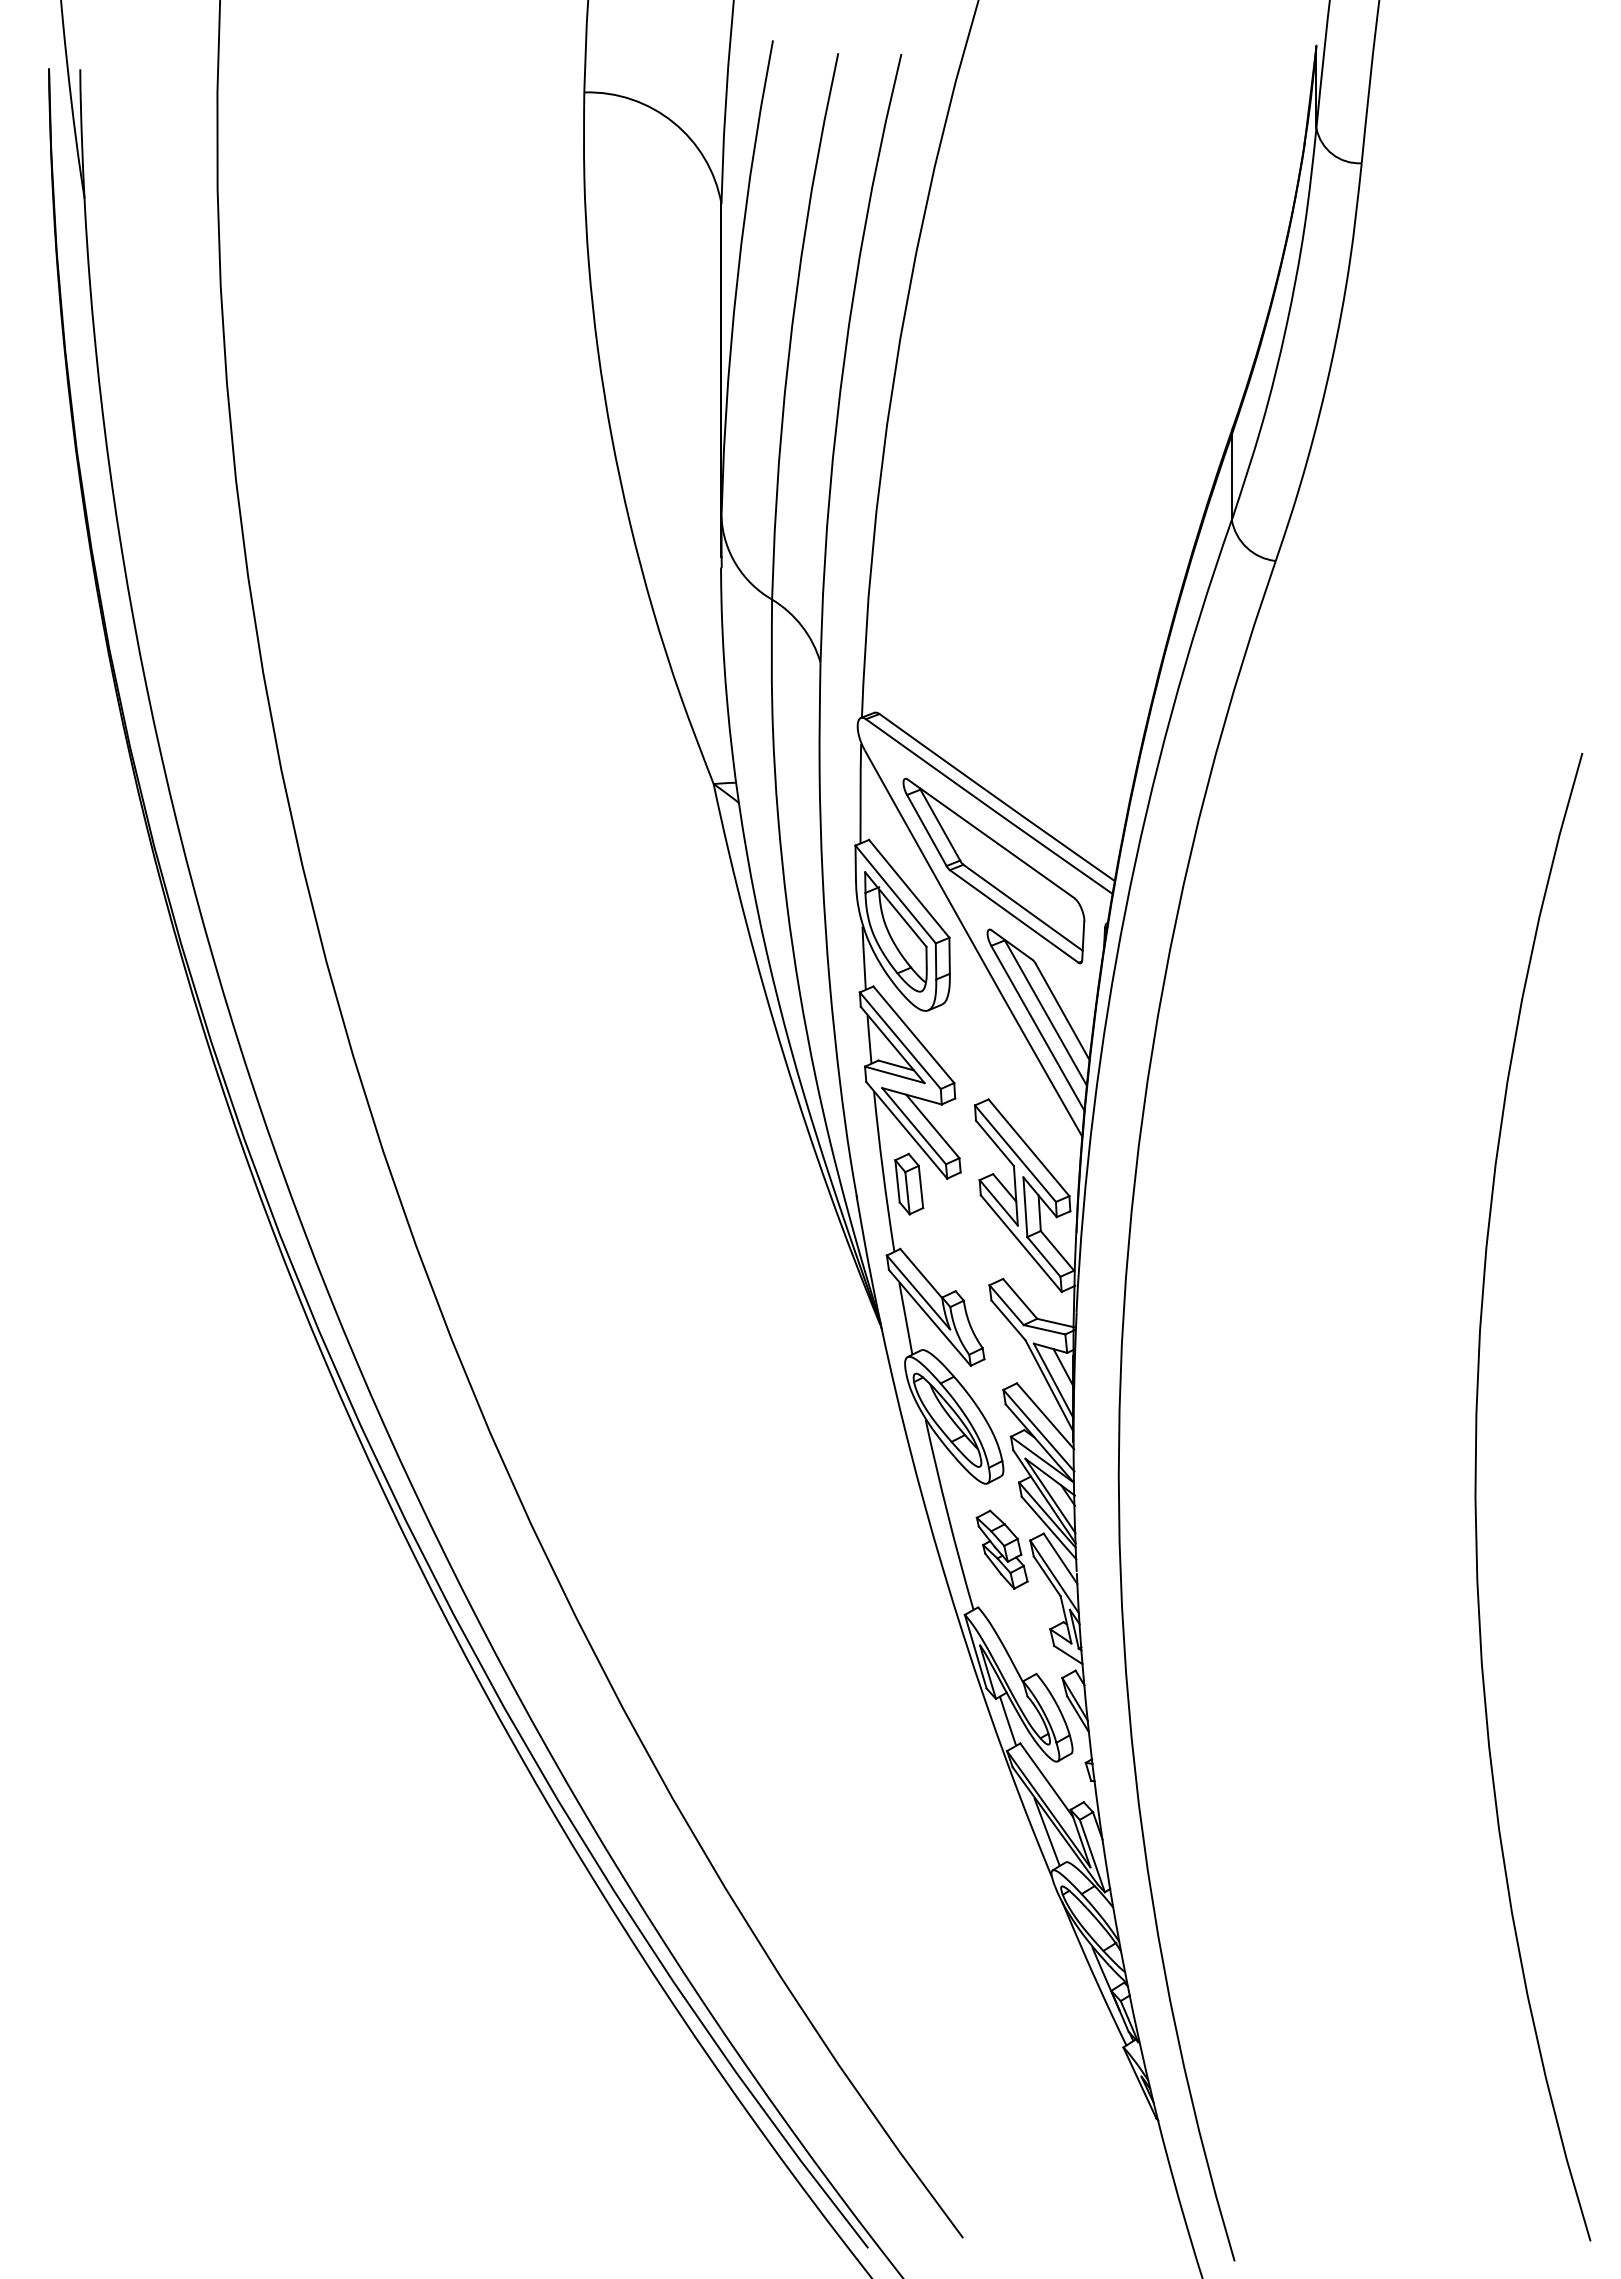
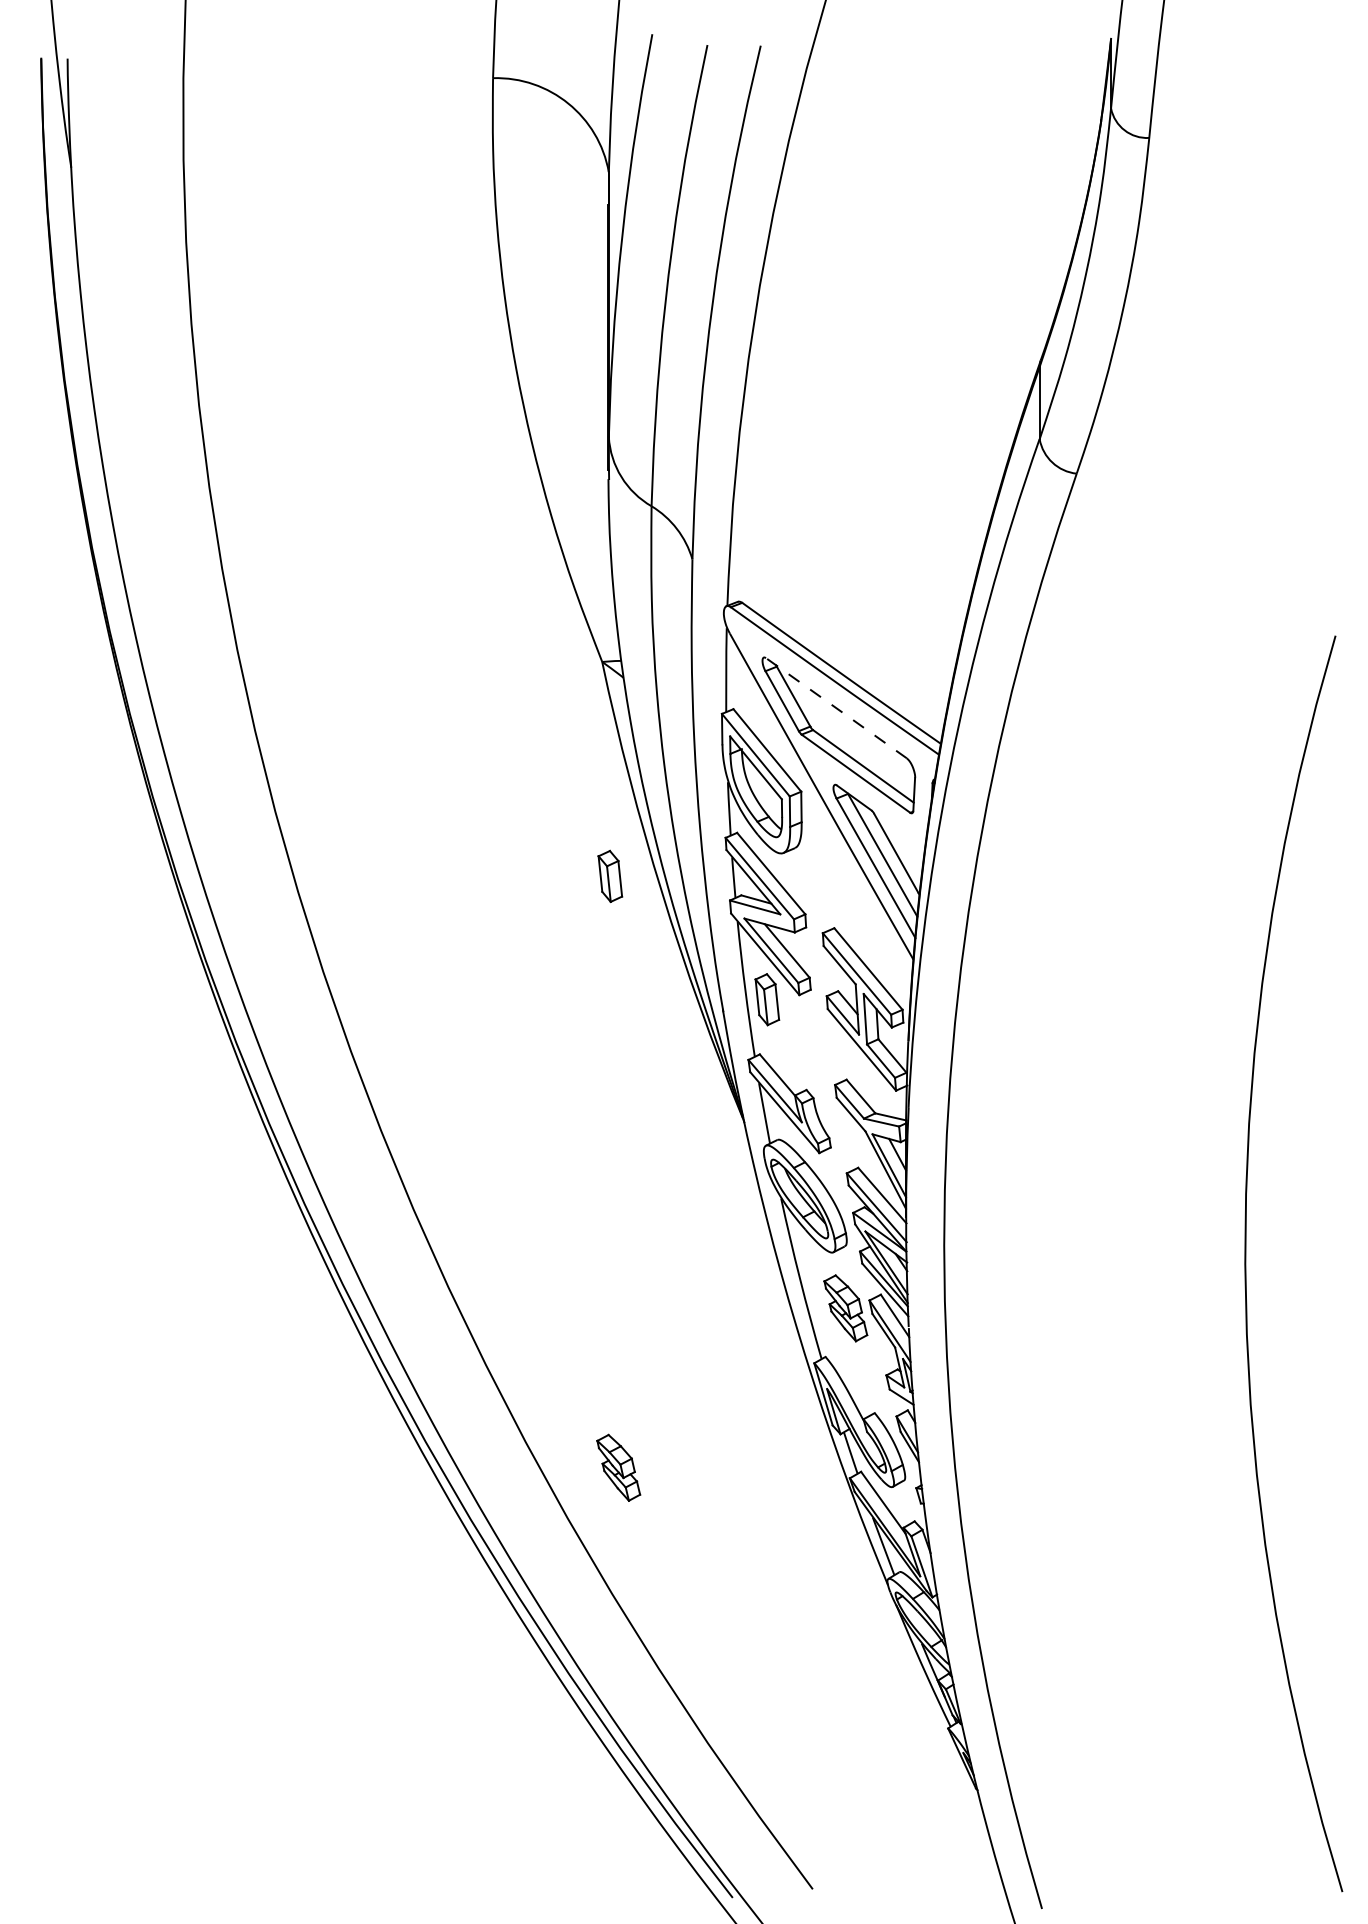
line: (990, 838) -> (835, 707), solid -> dashed
part: (723, 1037) -> (610, 875), added
part: (732, 1738) -> (618, 1467), added

